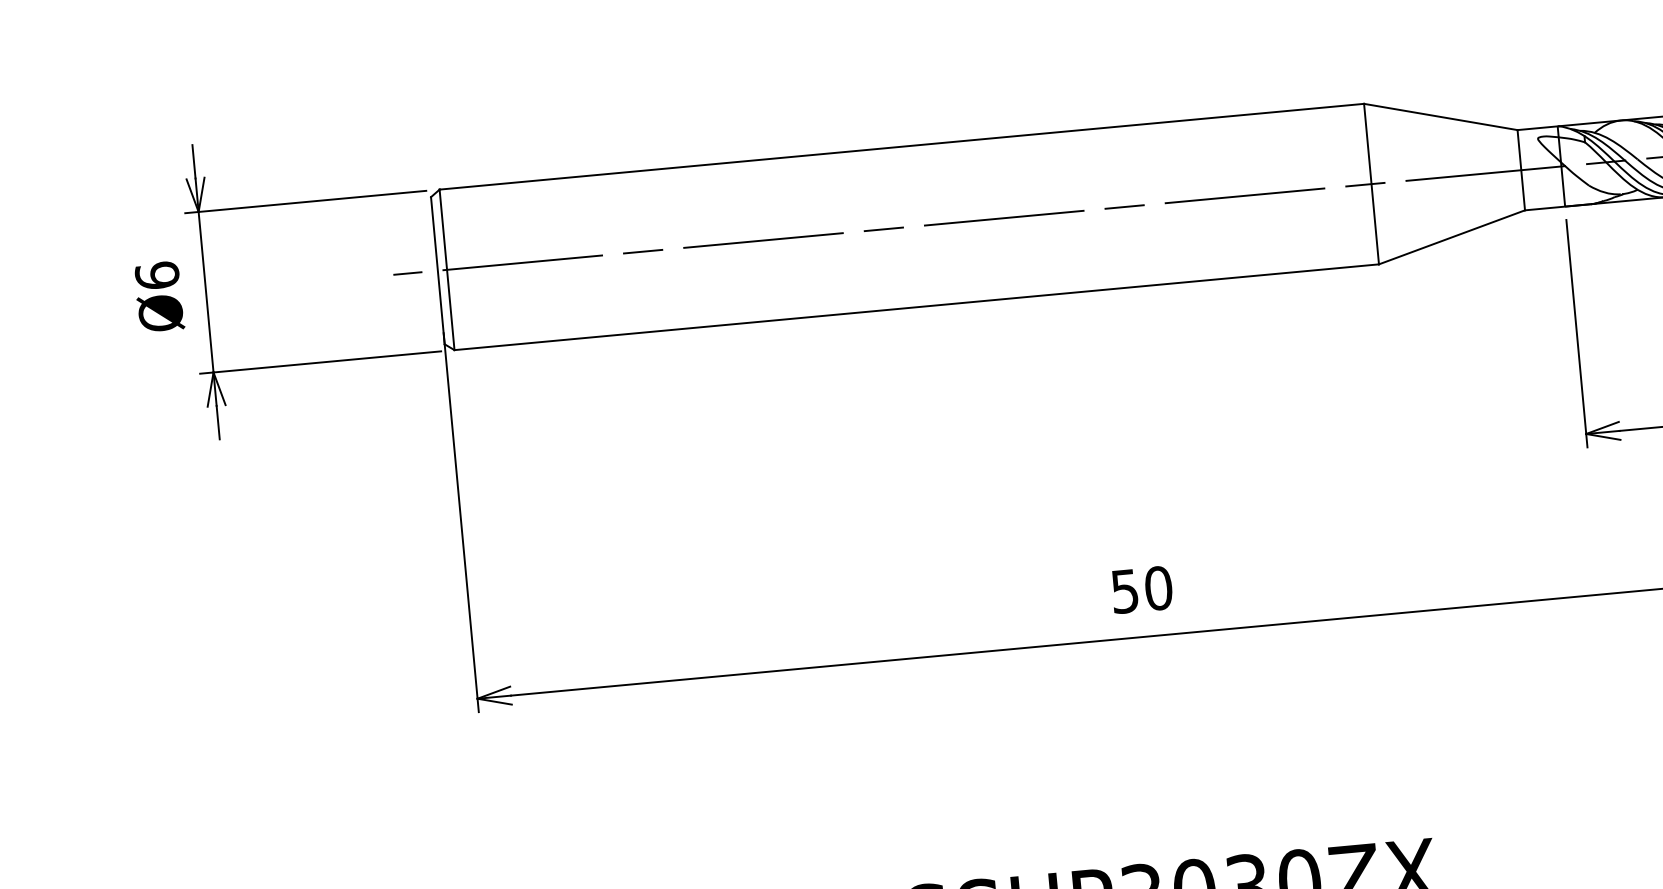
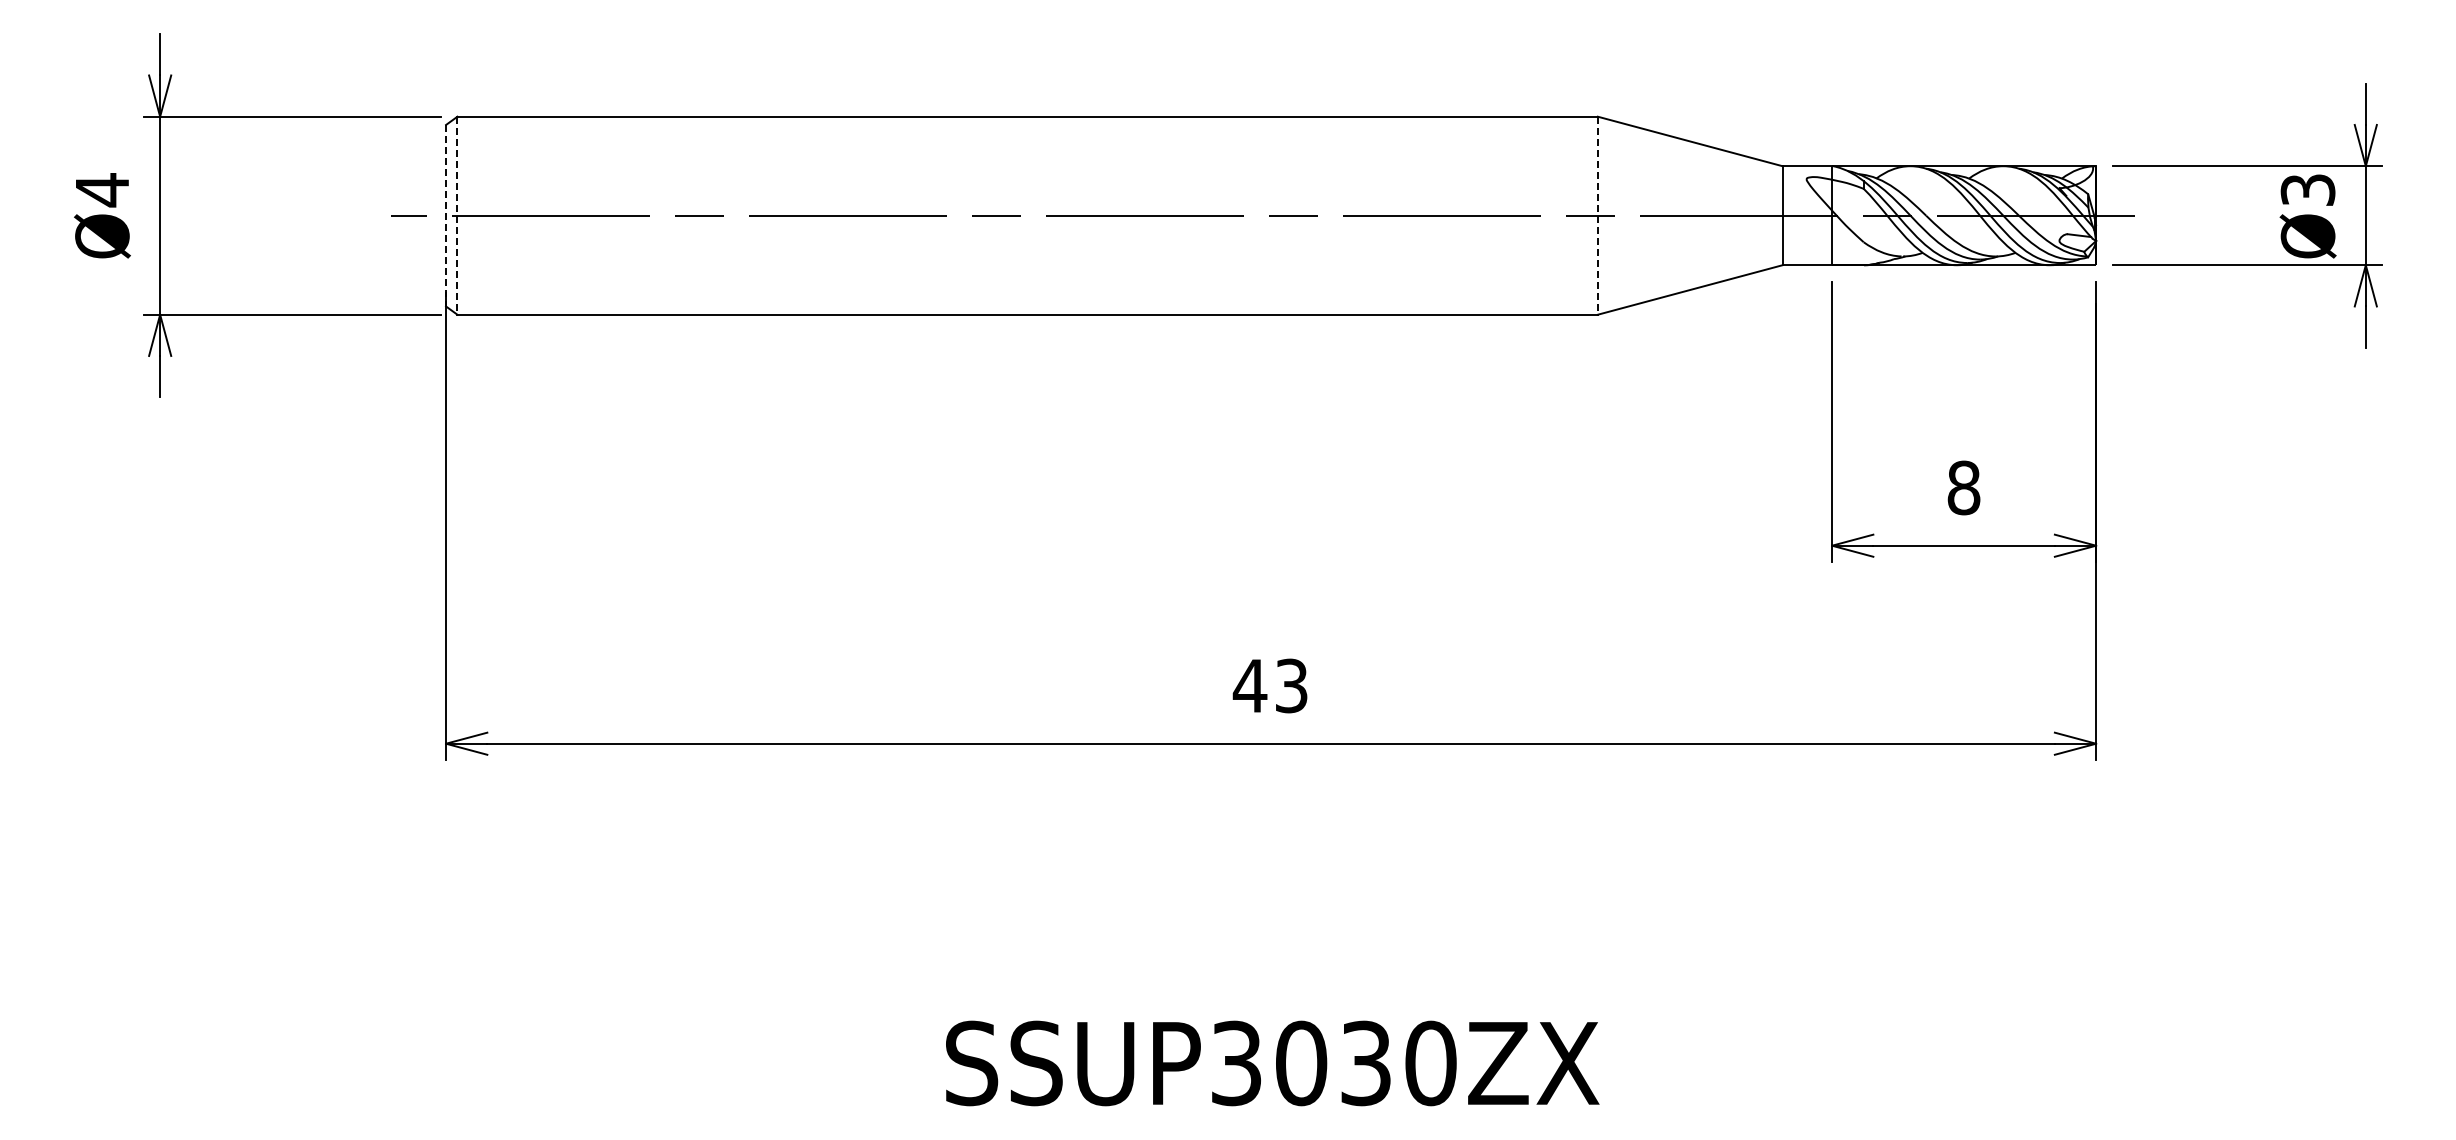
line: (1371, 184) -> (1597, 216), solid -> dashed
line: (438, 270) -> (446, 215), solid -> dashed
line: (447, 270) -> (457, 216), solid -> dashed
text: (157, 276) -> (102, 190), Ø6 -> Ø4
text: (1141, 589) -> (1270, 685), 50 -> 43

